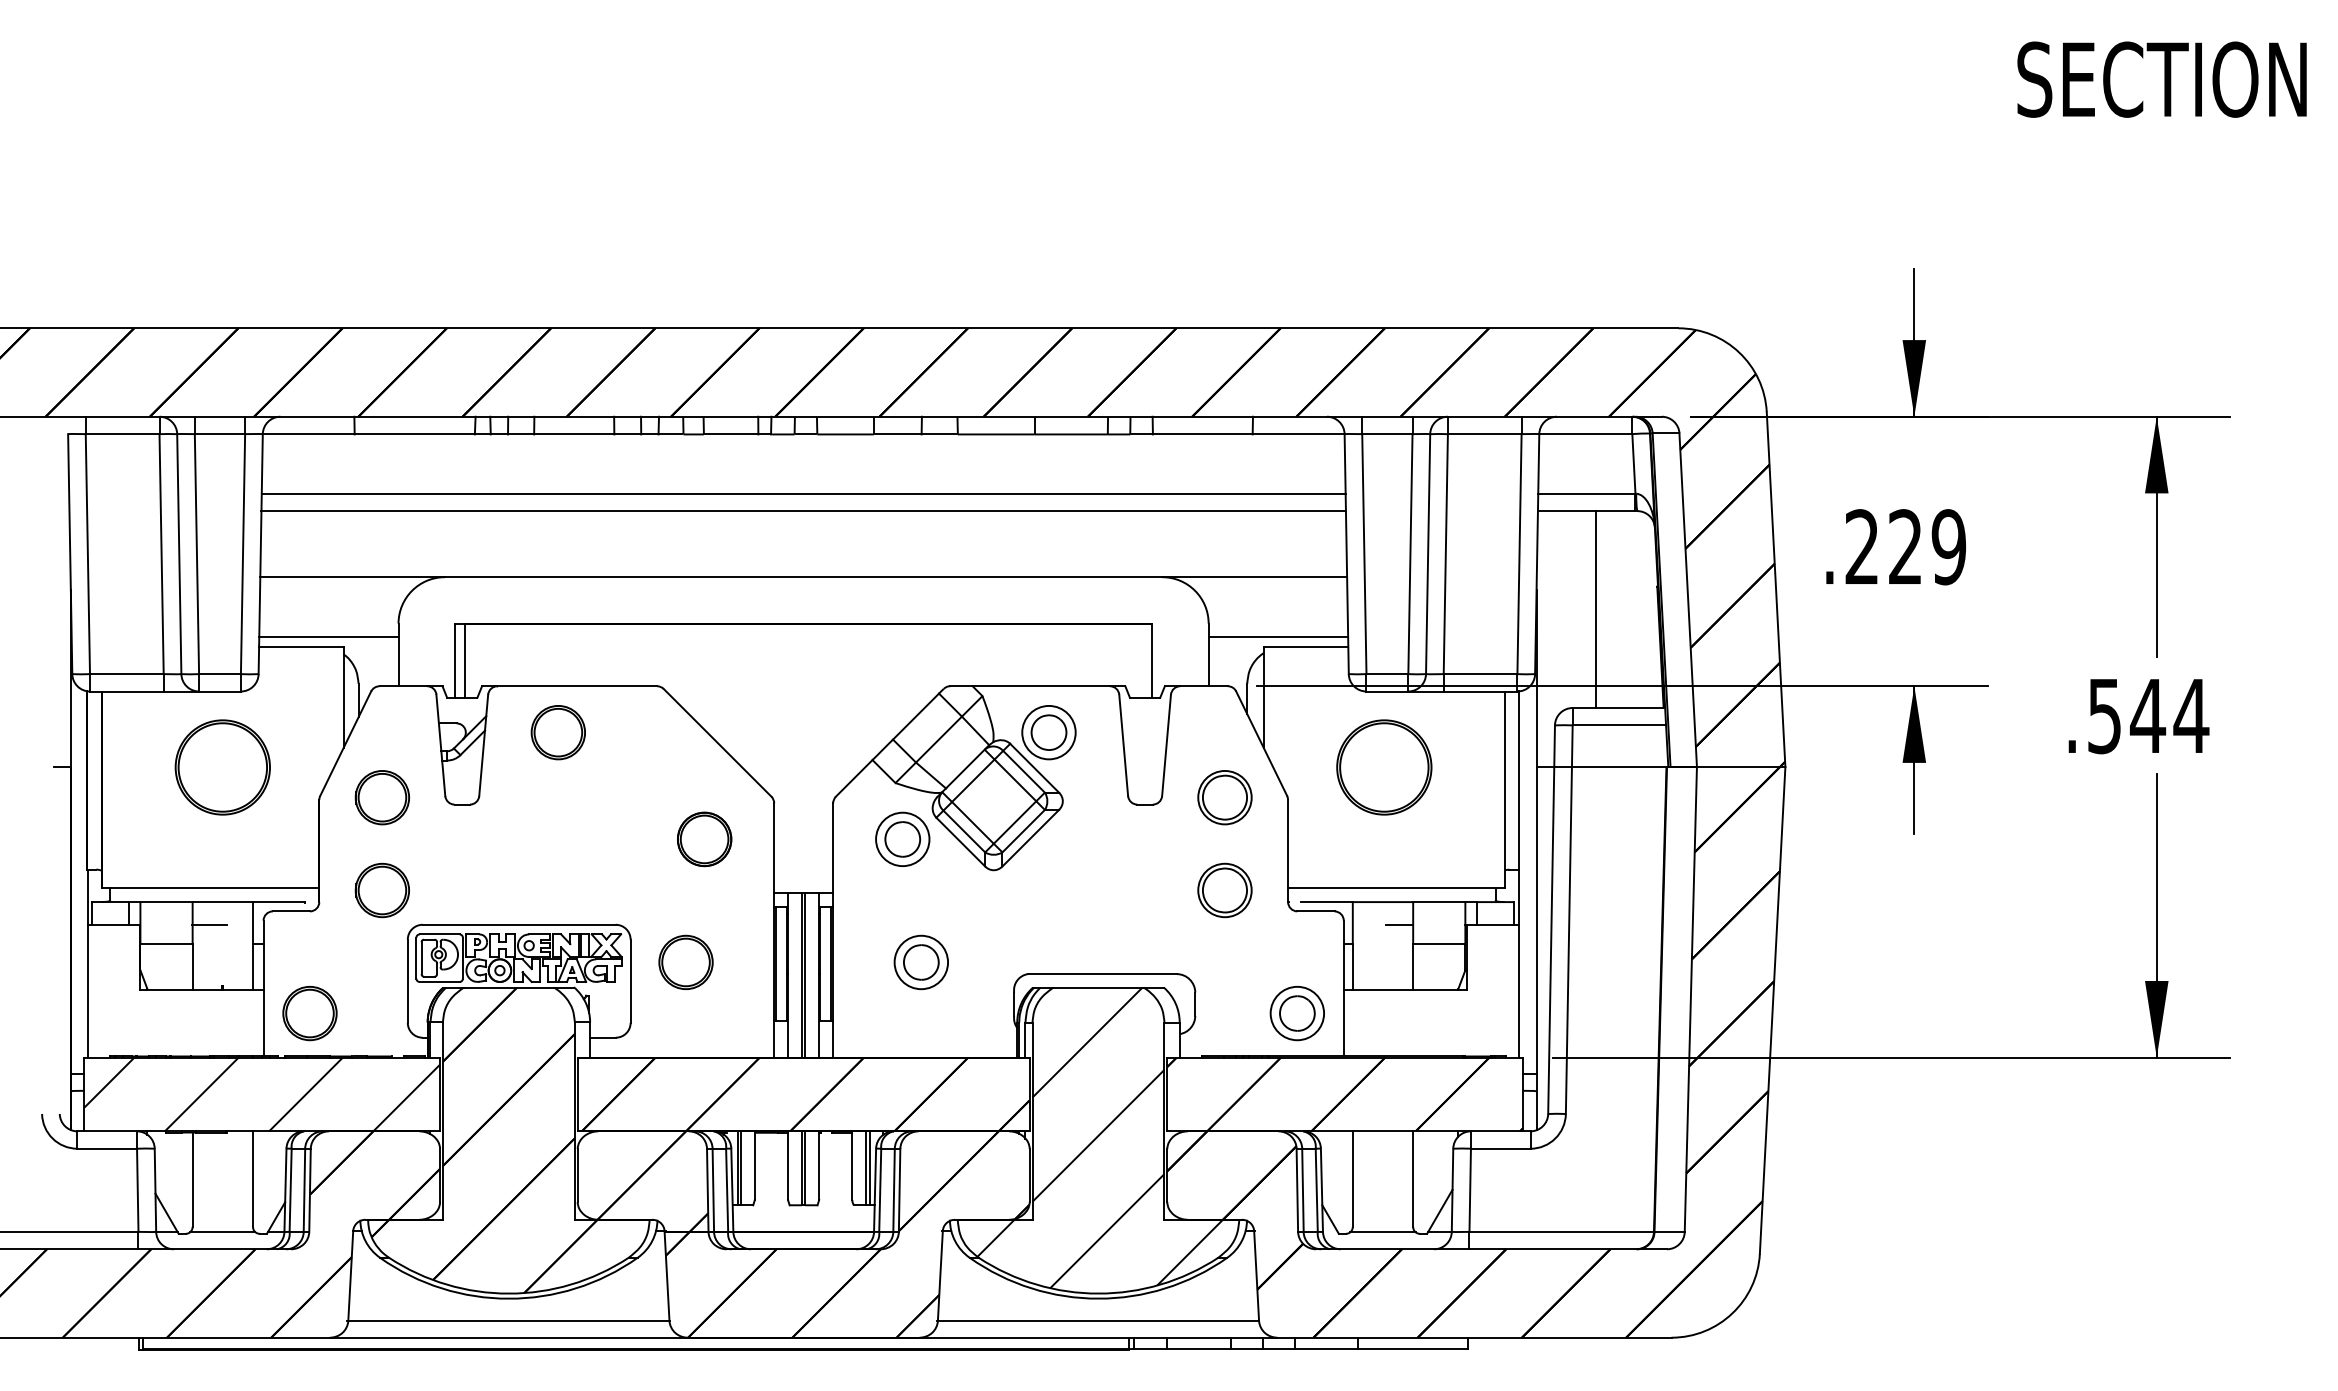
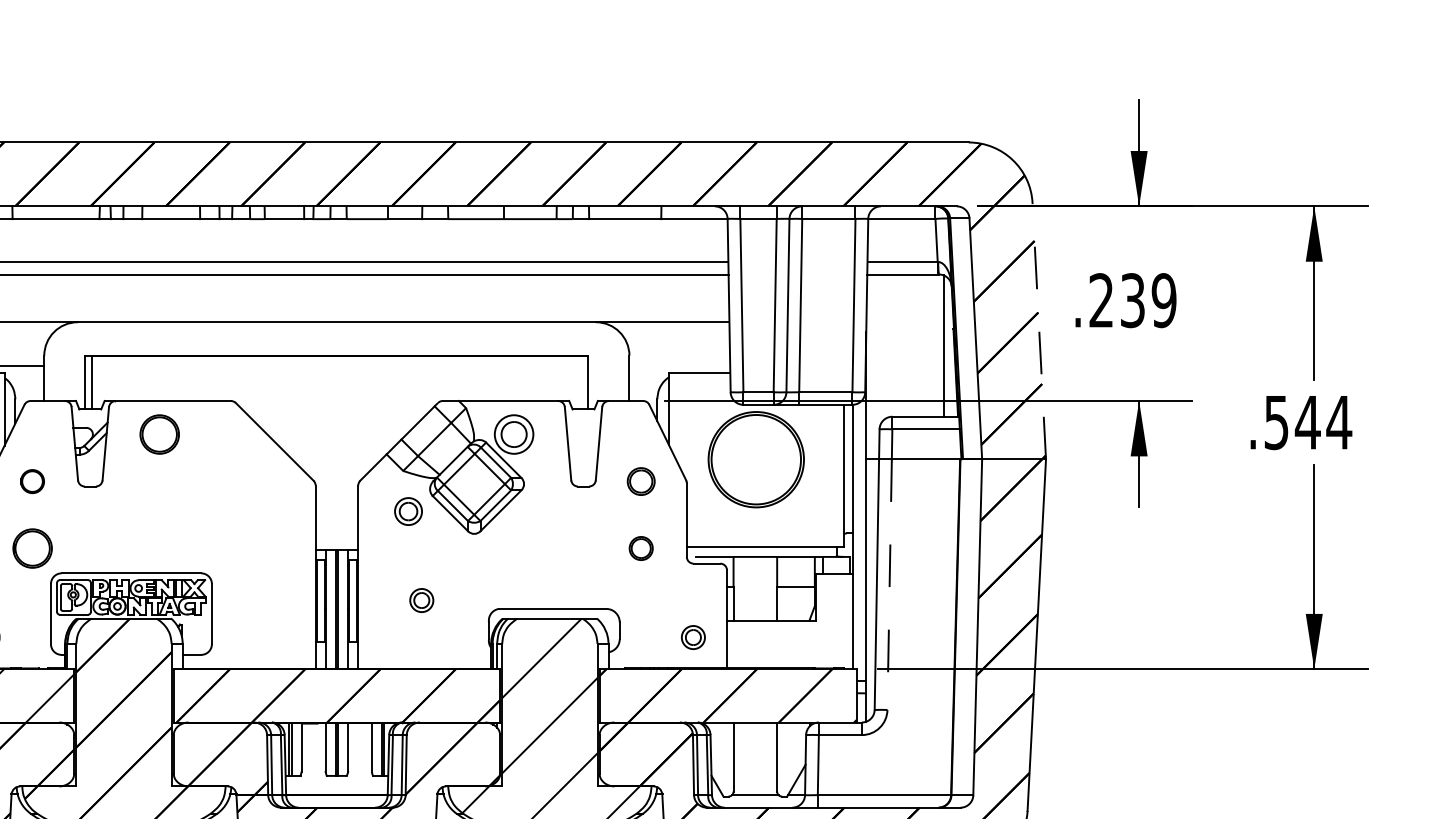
text: (1905, 547) -> (1132, 300), .229 -> .239
line: (1776, 589) -> (1039, 331), solid -> dashed
line: (1595, 609) -> (943, 345), moved
line: (1278, 637) -> (679, 365), removed
part: (1384, 767) -> (756, 459), size x1.4
part: (381, 797) -> (31, 481), size x0.6
part: (1224, 797) -> (640, 481), size x0.7
part: (902, 838) -> (408, 510), size x0.7
part: (704, 839) -> (265, 511), removed
part: (1224, 890) -> (640, 548), size x0.6
line: (1399, 925) -> (767, 573), removed
line: (1568, 940) -> (889, 584), solid -> dashed
part: (685, 961) -> (251, 599), removed
part: (920, 962) -> (421, 600), size x0.6
part: (1296, 1013) -> (692, 637), size x0.6

